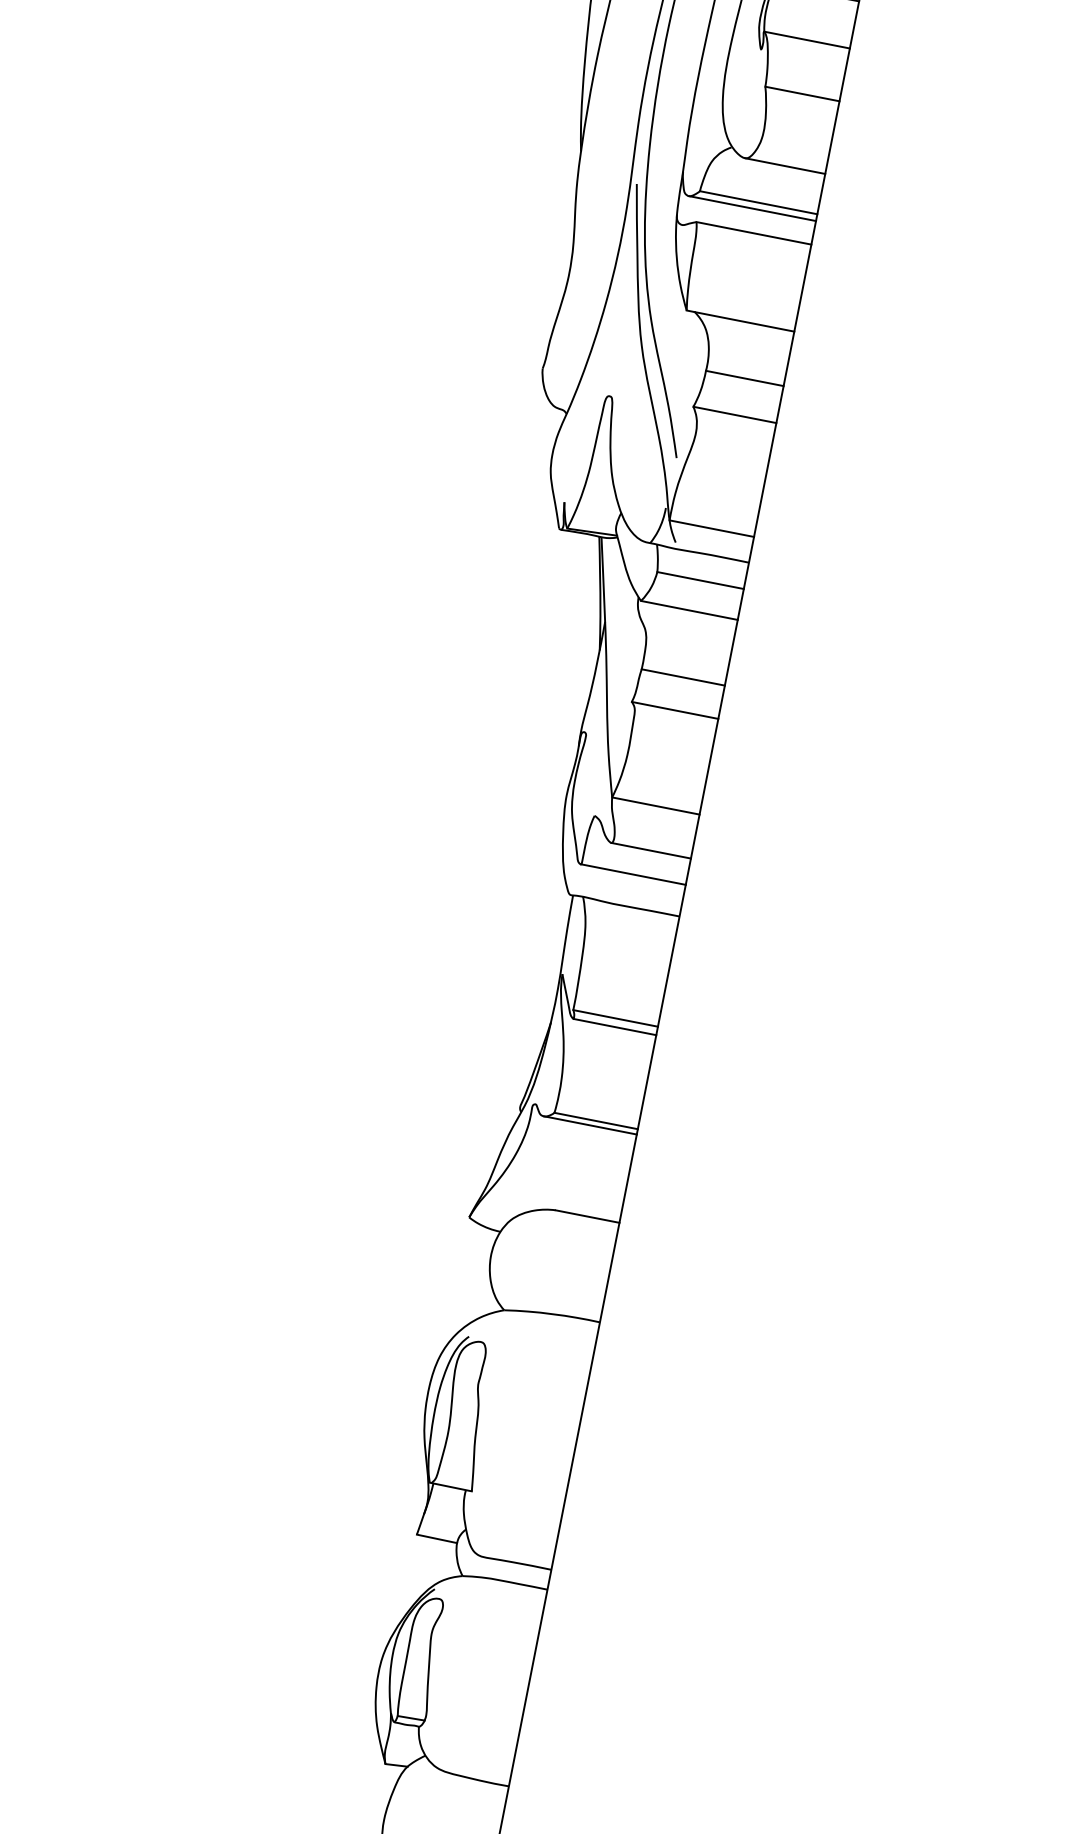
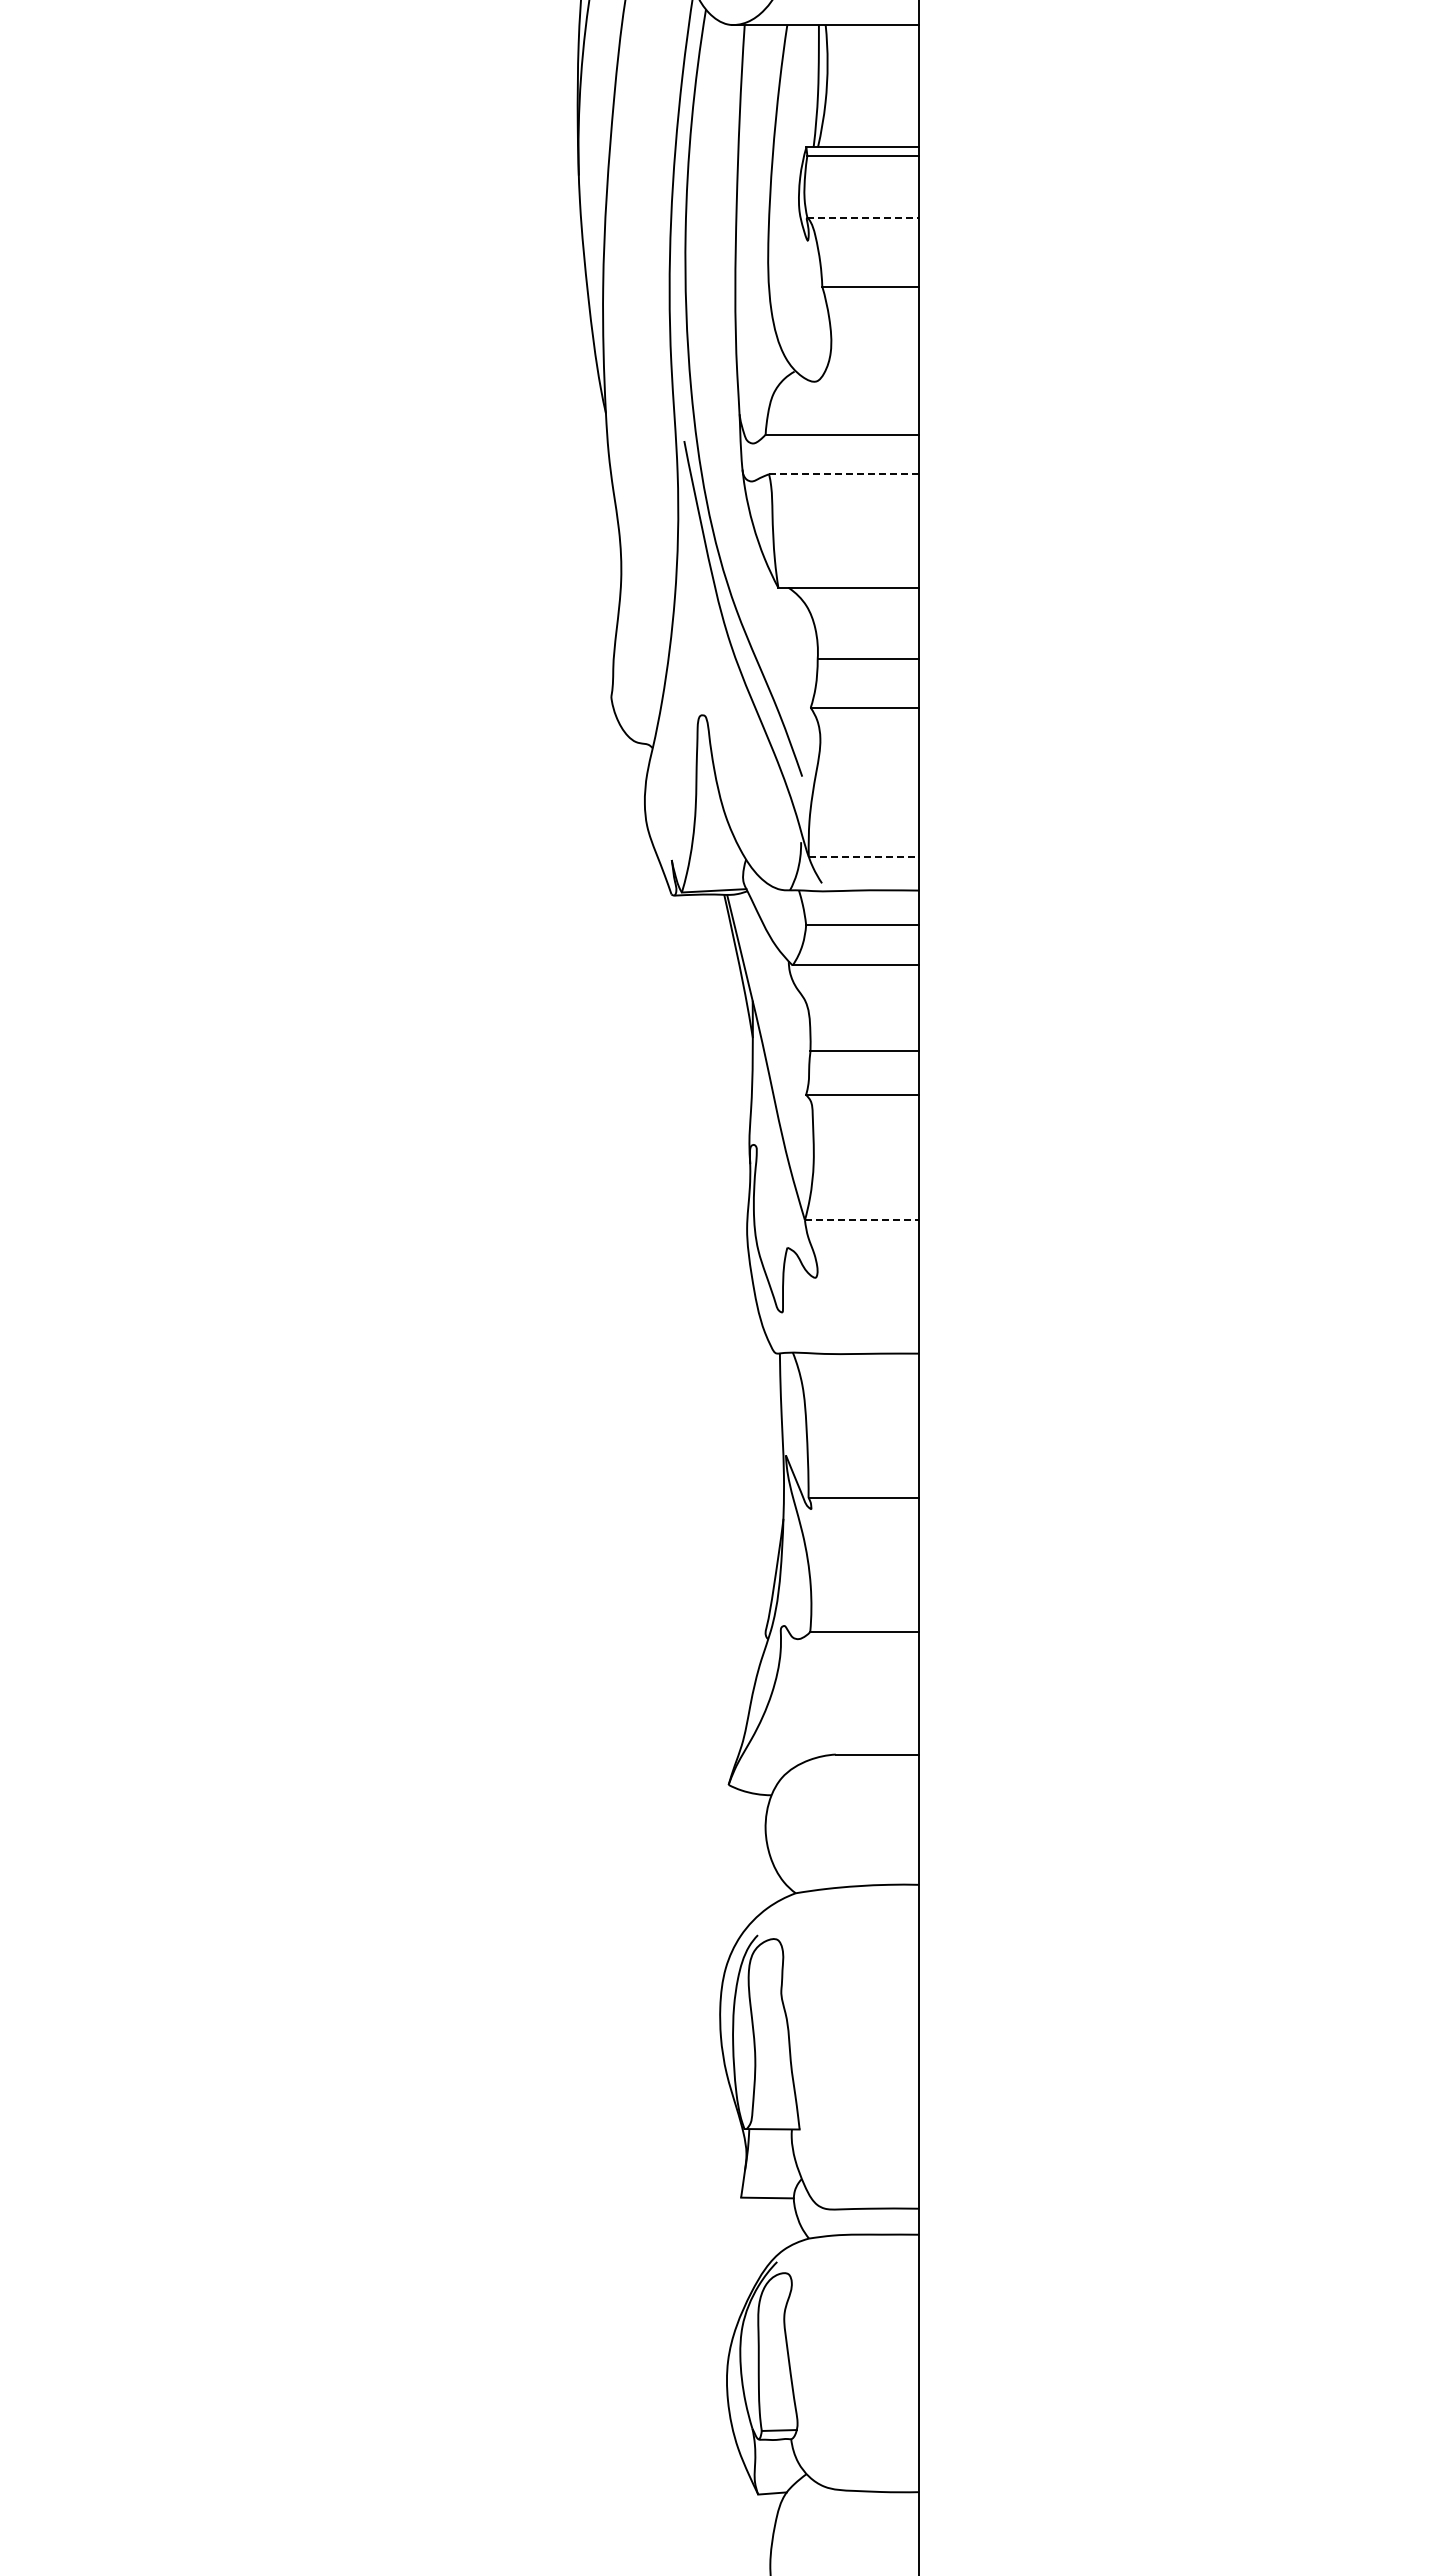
line: (807, 40) -> (863, 217), solid -> dashed
line: (784, 165) -> (866, 381), removed
line: (752, 208) -> (836, 443), removed
line: (754, 233) -> (844, 474), solid -> dashed
line: (712, 528) -> (864, 856), solid -> dashed
line: (656, 806) -> (862, 1220), solid -> dashed
line: (651, 850) -> (867, 1277), removed
line: (633, 874) -> (850, 1312), removed
line: (615, 1026) -> (865, 1508), removed
line: (590, 1125) -> (858, 1638), removed

